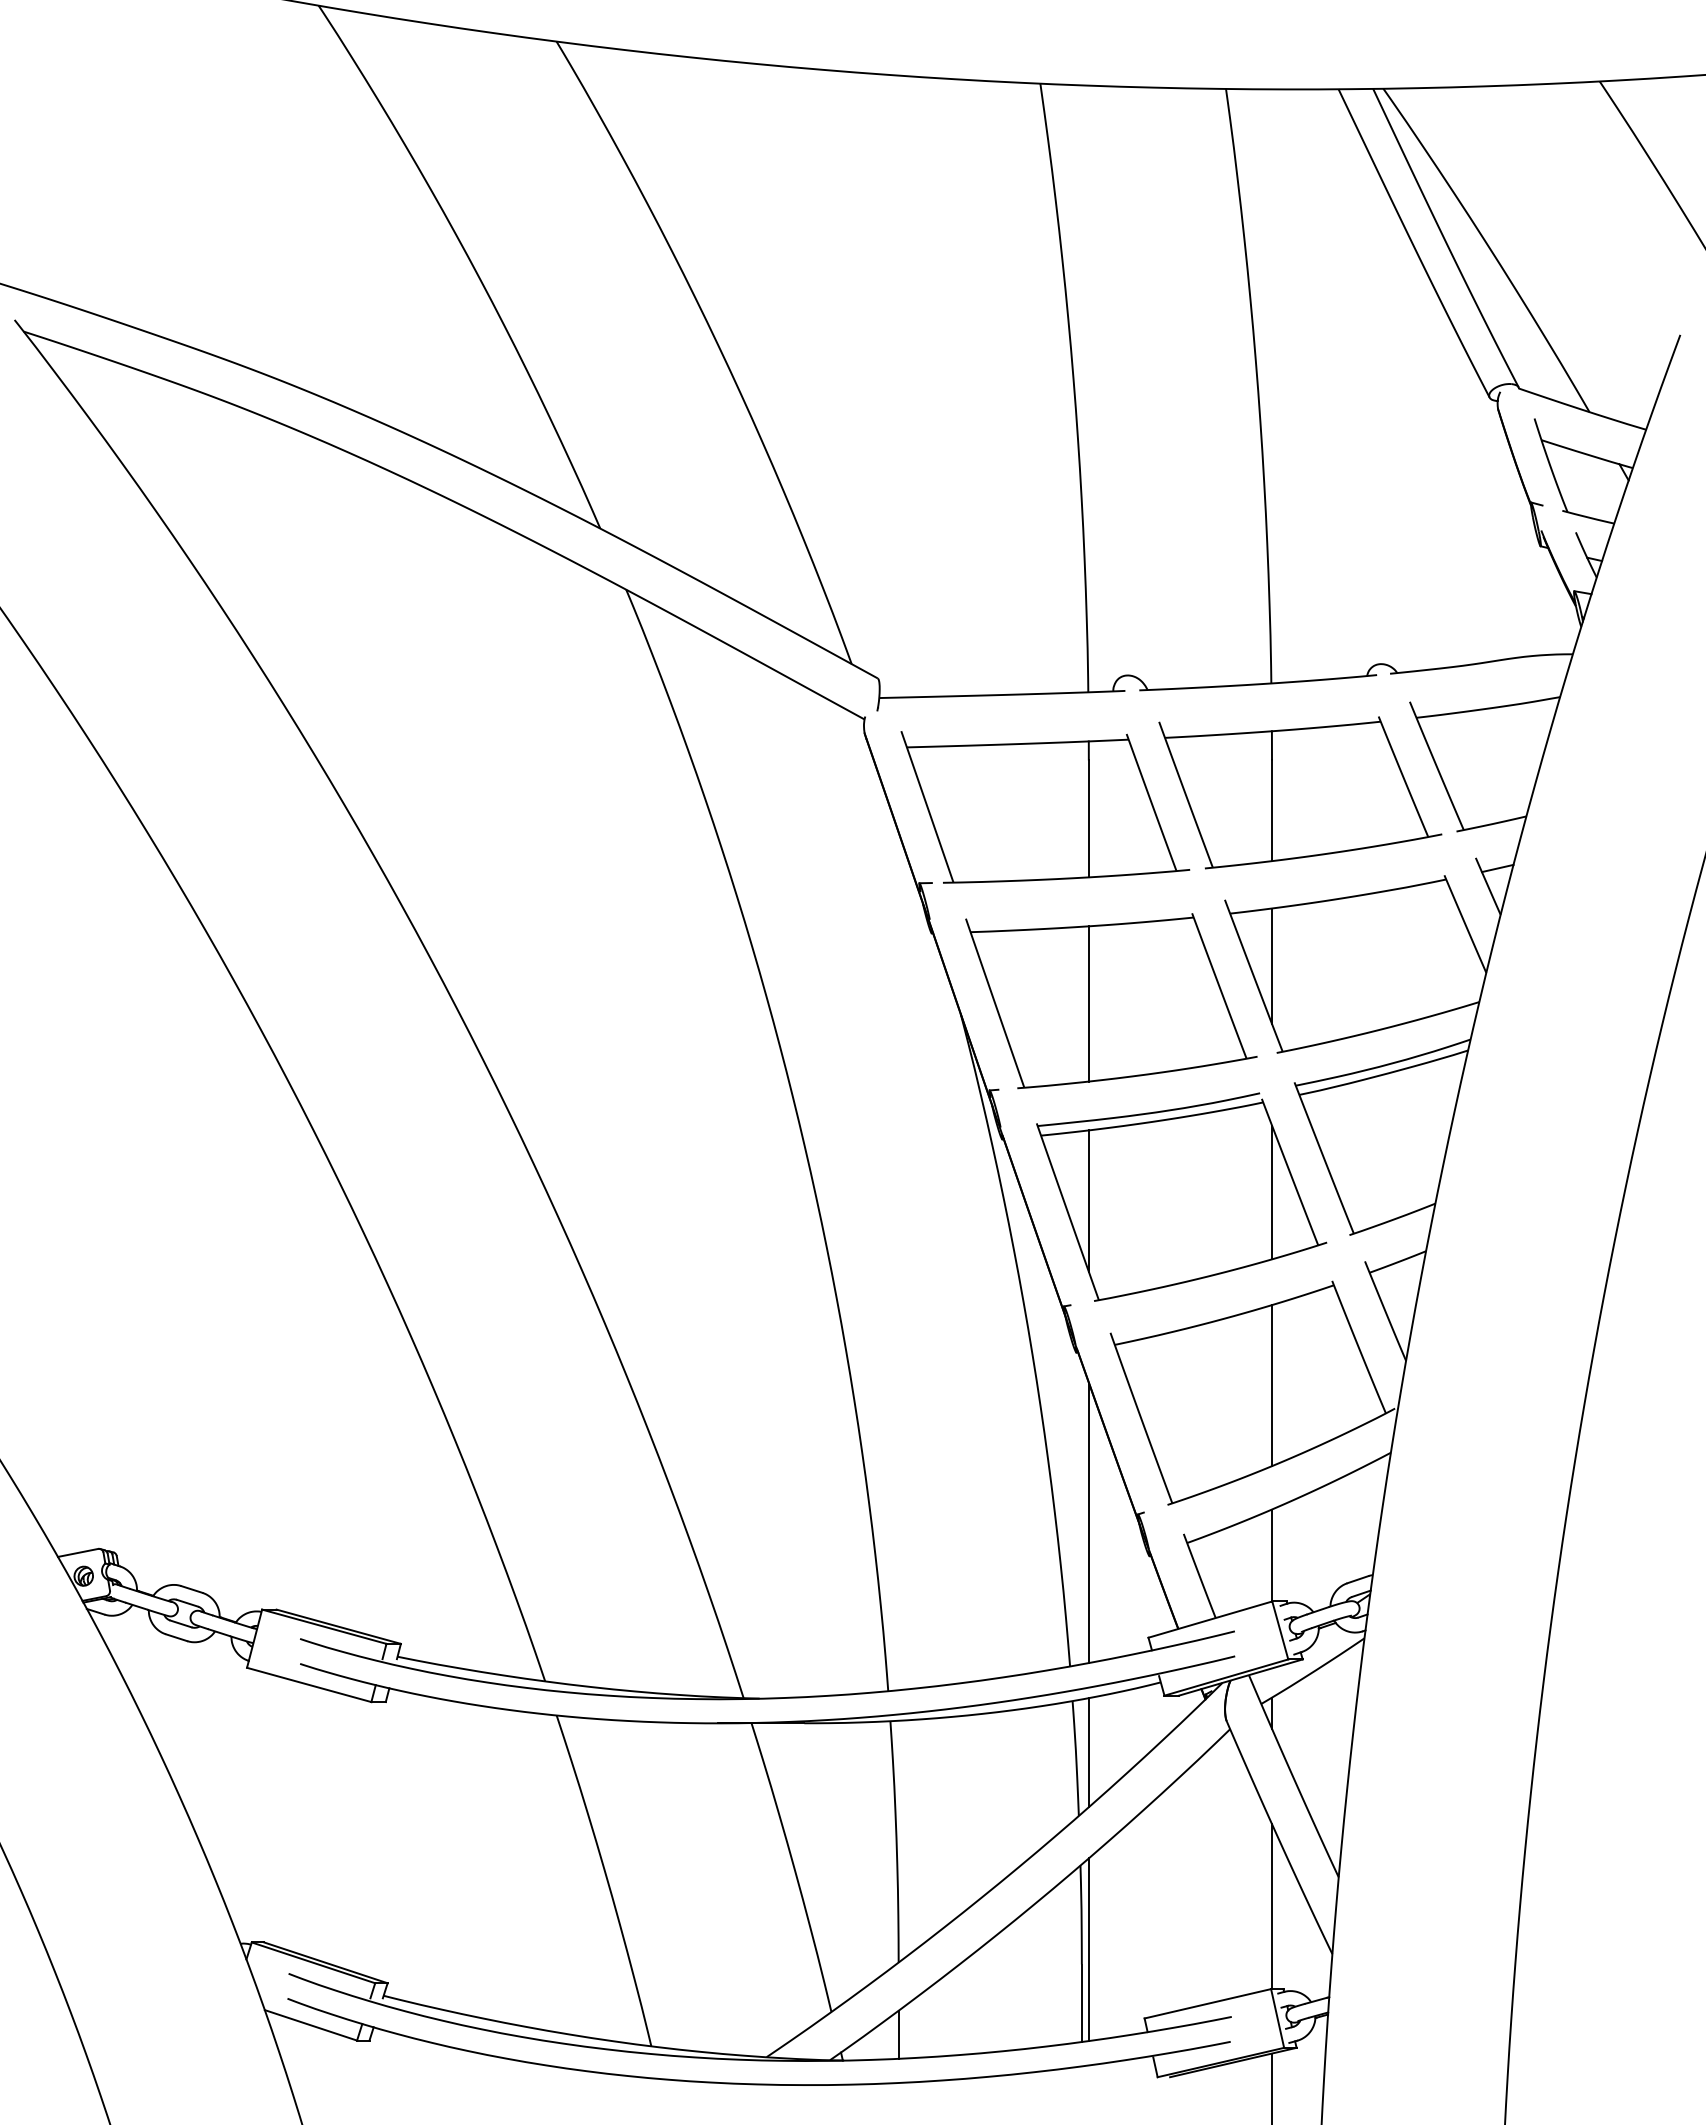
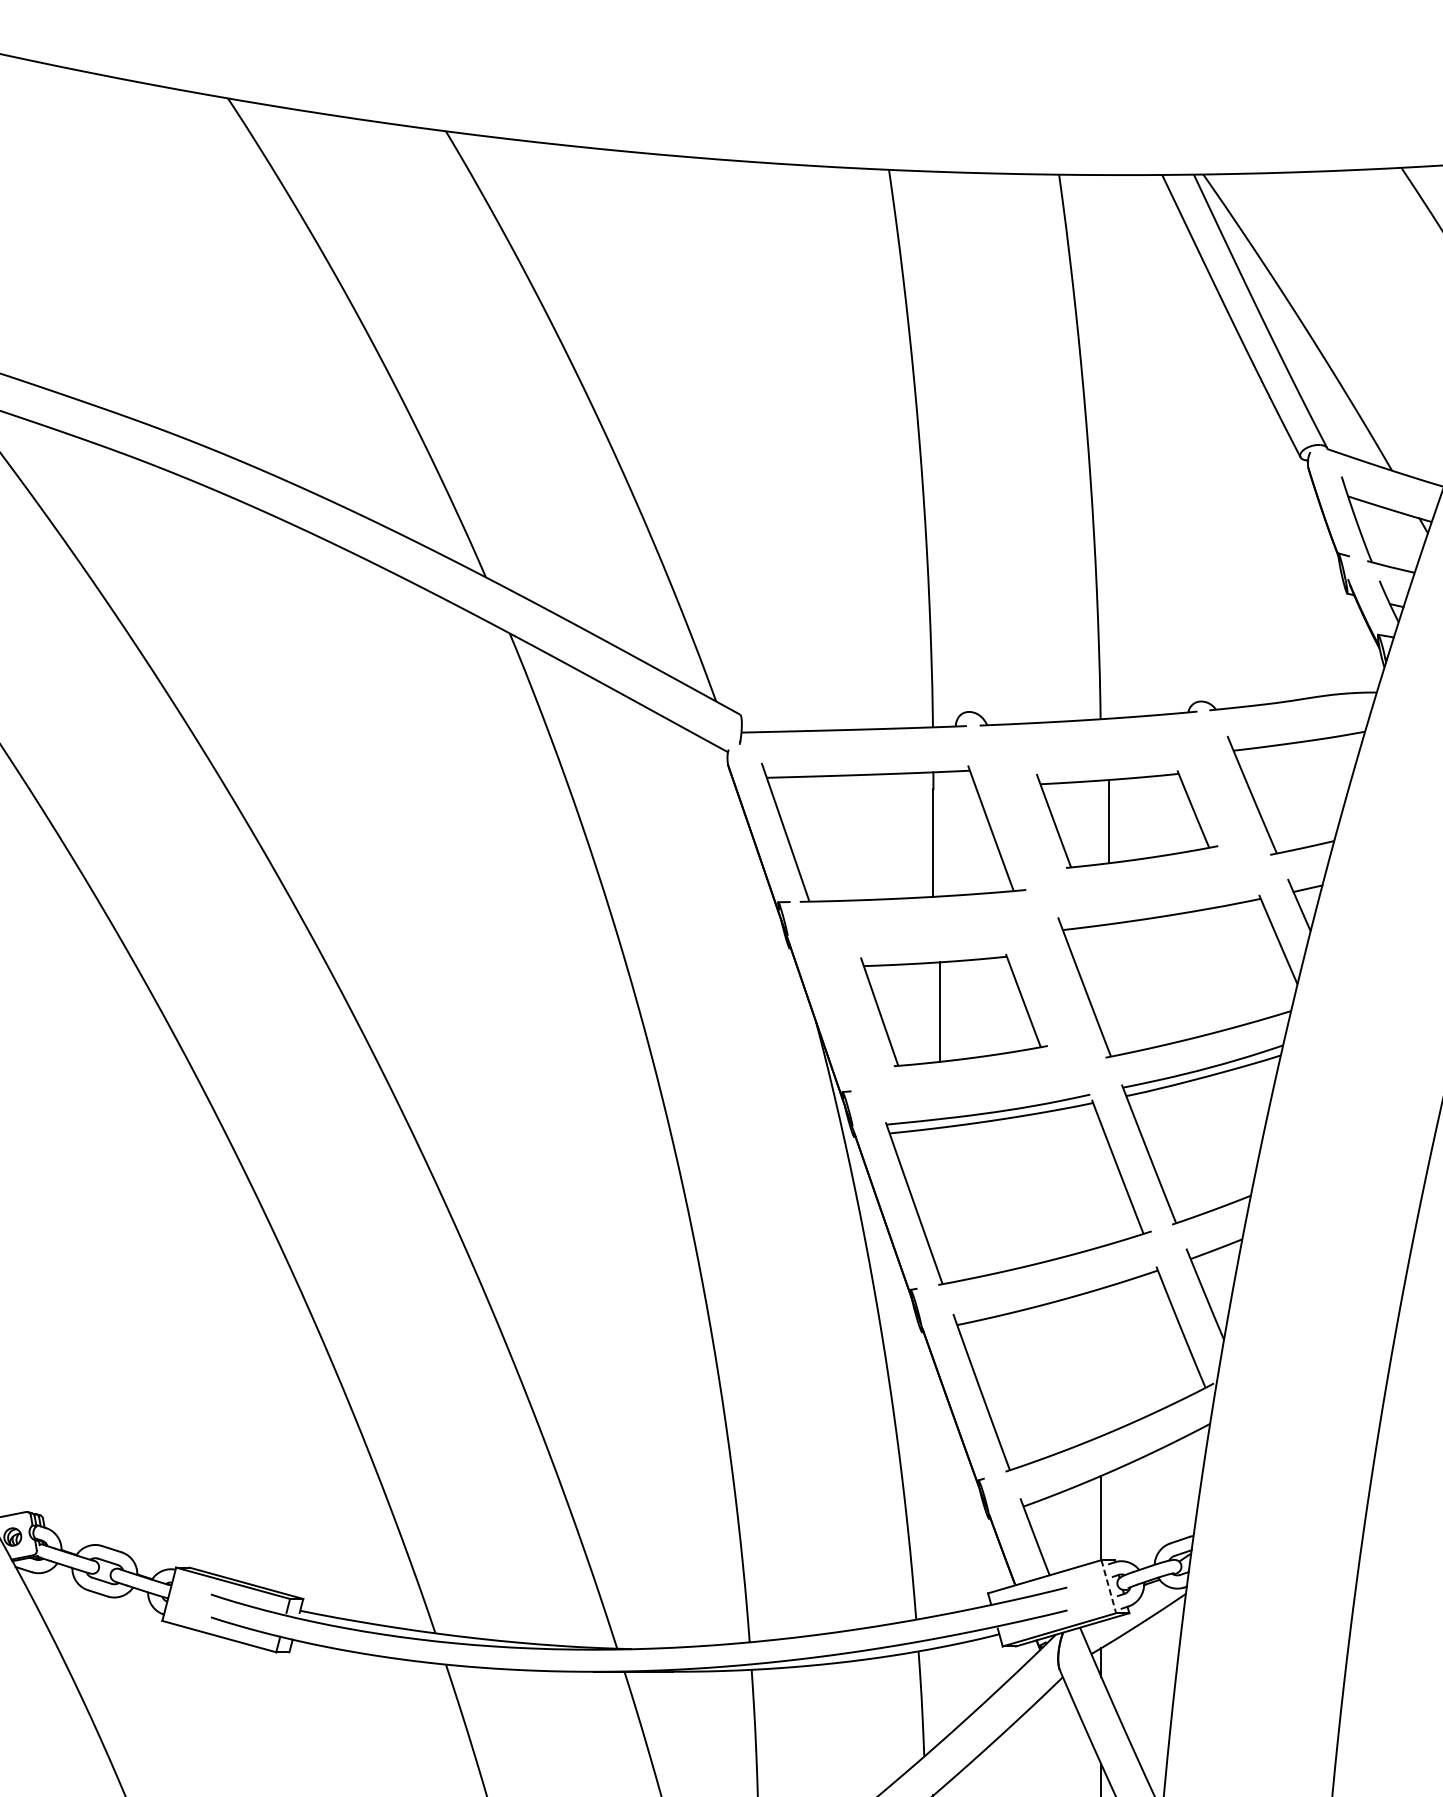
part: (1300, 792) -> (1127, 819), size x0.7
line: (1271, 965) -> (1100, 977), removed
part: (1111, 1001) -> (954, 1010), size x0.7
line: (1271, 1192) -> (1100, 1185), removed
line: (1088, 1200) -> (933, 1192), removed
line: (1271, 1385) -> (1100, 1362), removed
line: (1088, 1522) -> (933, 1487), removed
line: (1280, 1630) -> (1109, 1586), solid -> dashed
line: (1088, 1752) -> (933, 1698), removed

